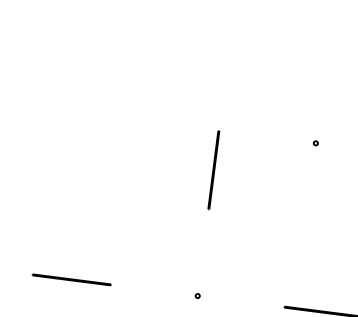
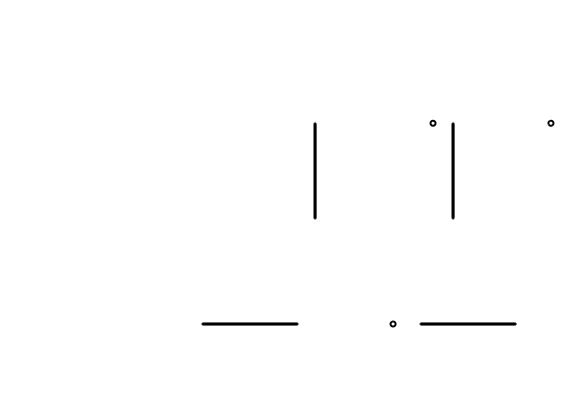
line: (326, 184) -> (452, 170), added
line: (71, 279) -> (249, 323), moved
part: (197, 295) -> (392, 323), moved

